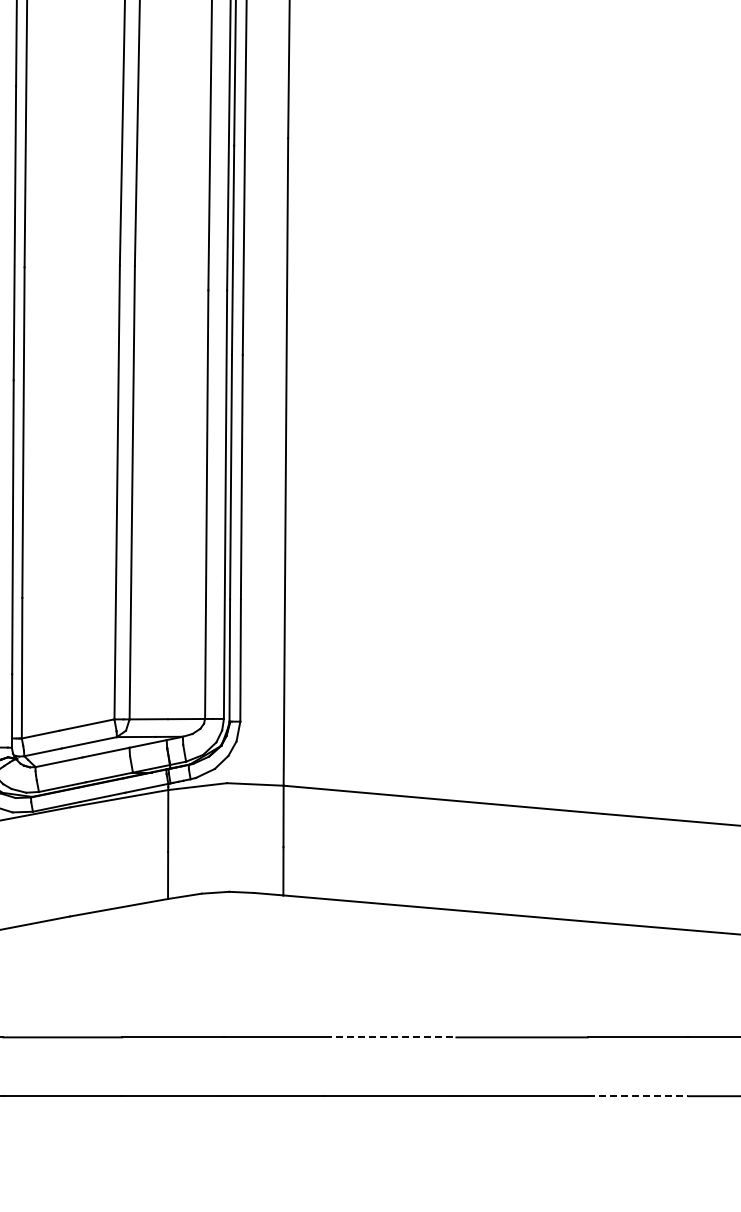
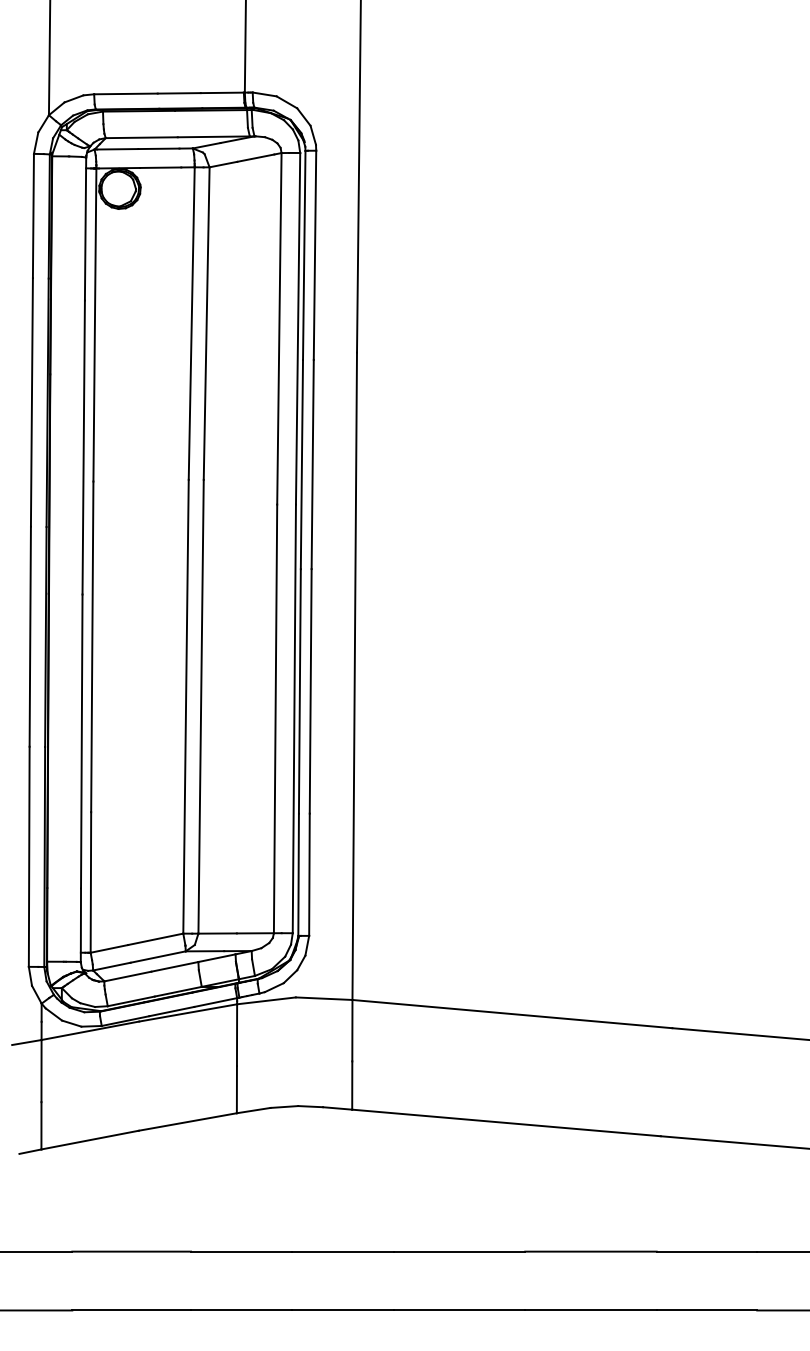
line: (390, 1037) -> (459, 1251), dashed -> solid
line: (638, 1096) -> (707, 1310), dashed -> solid

